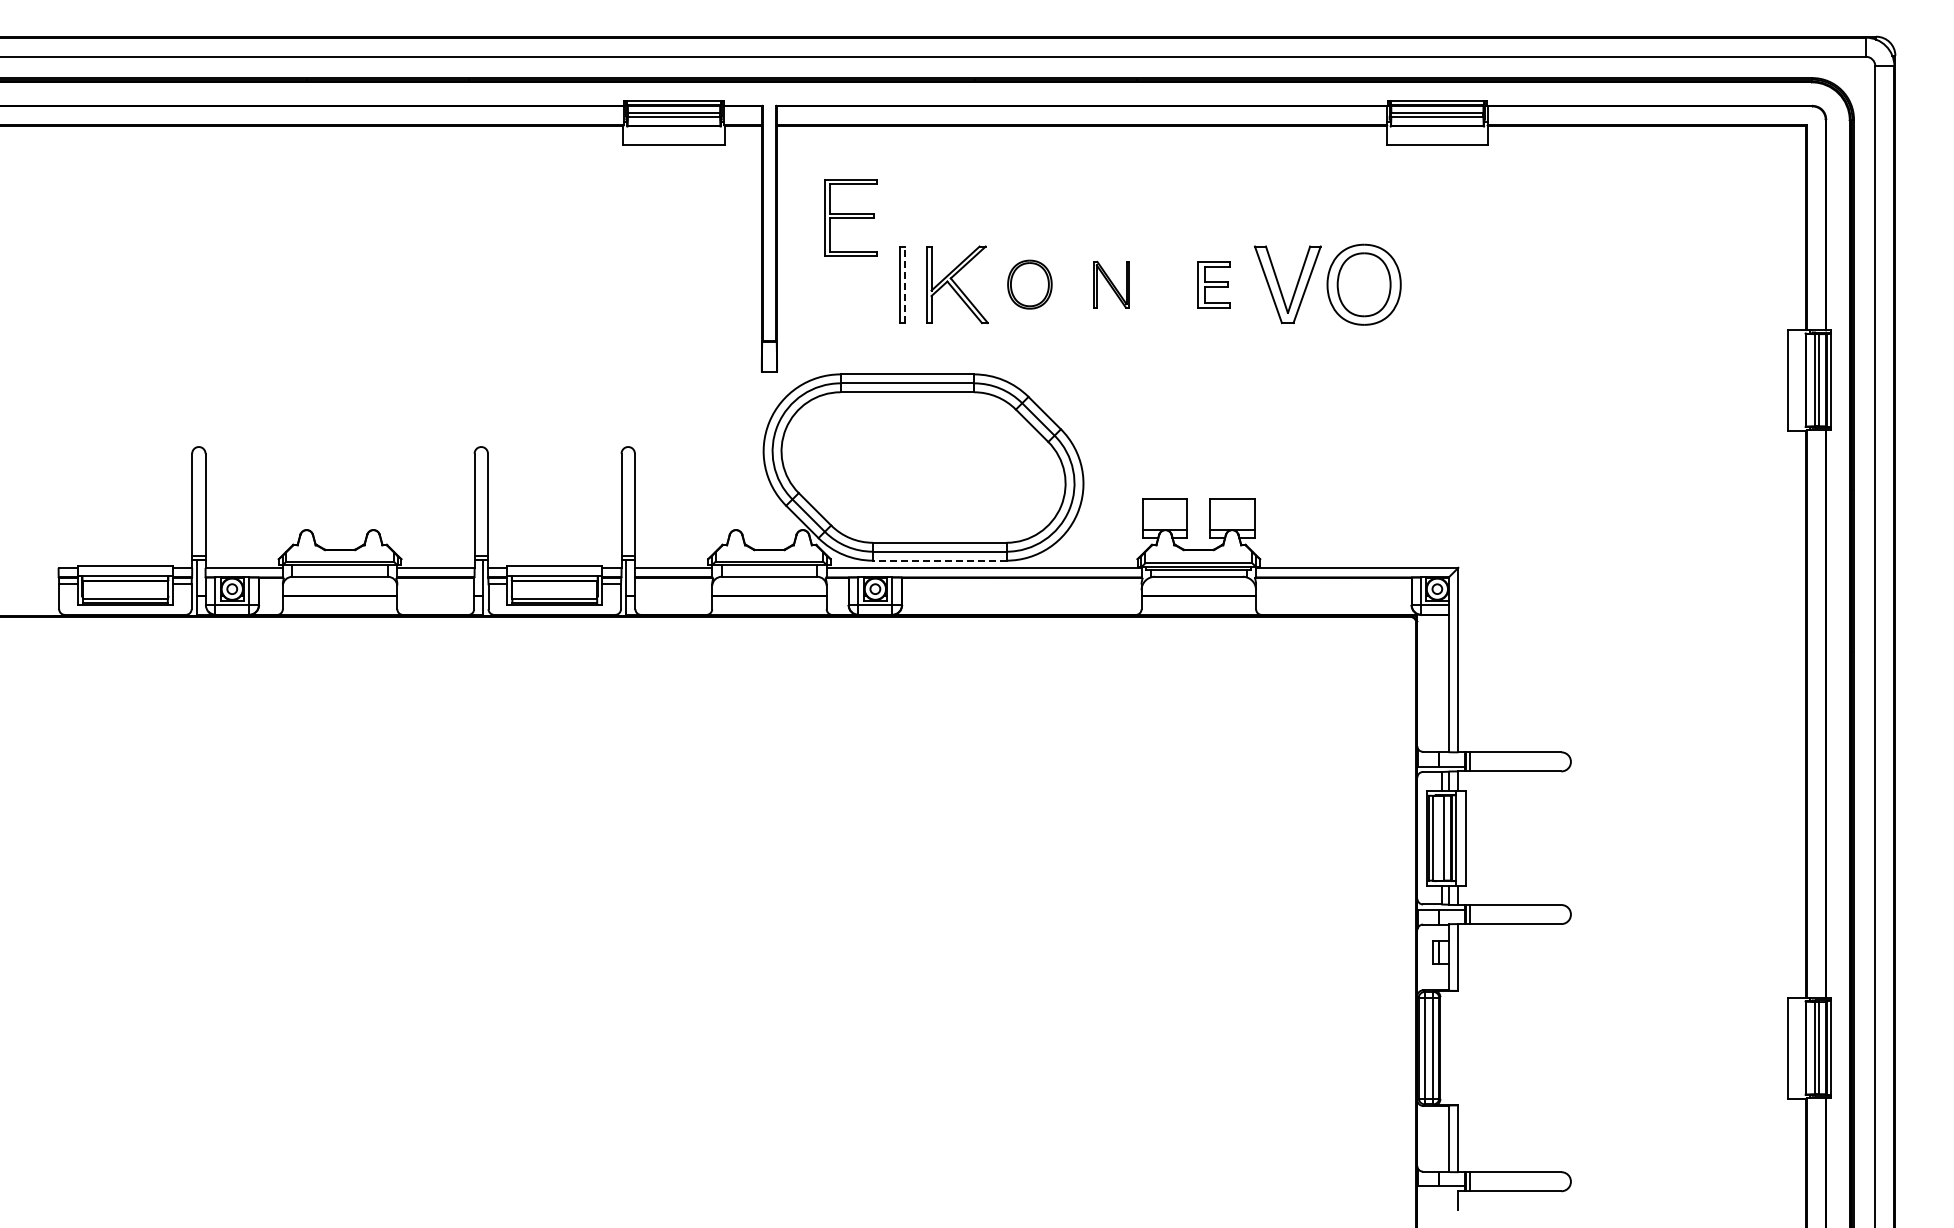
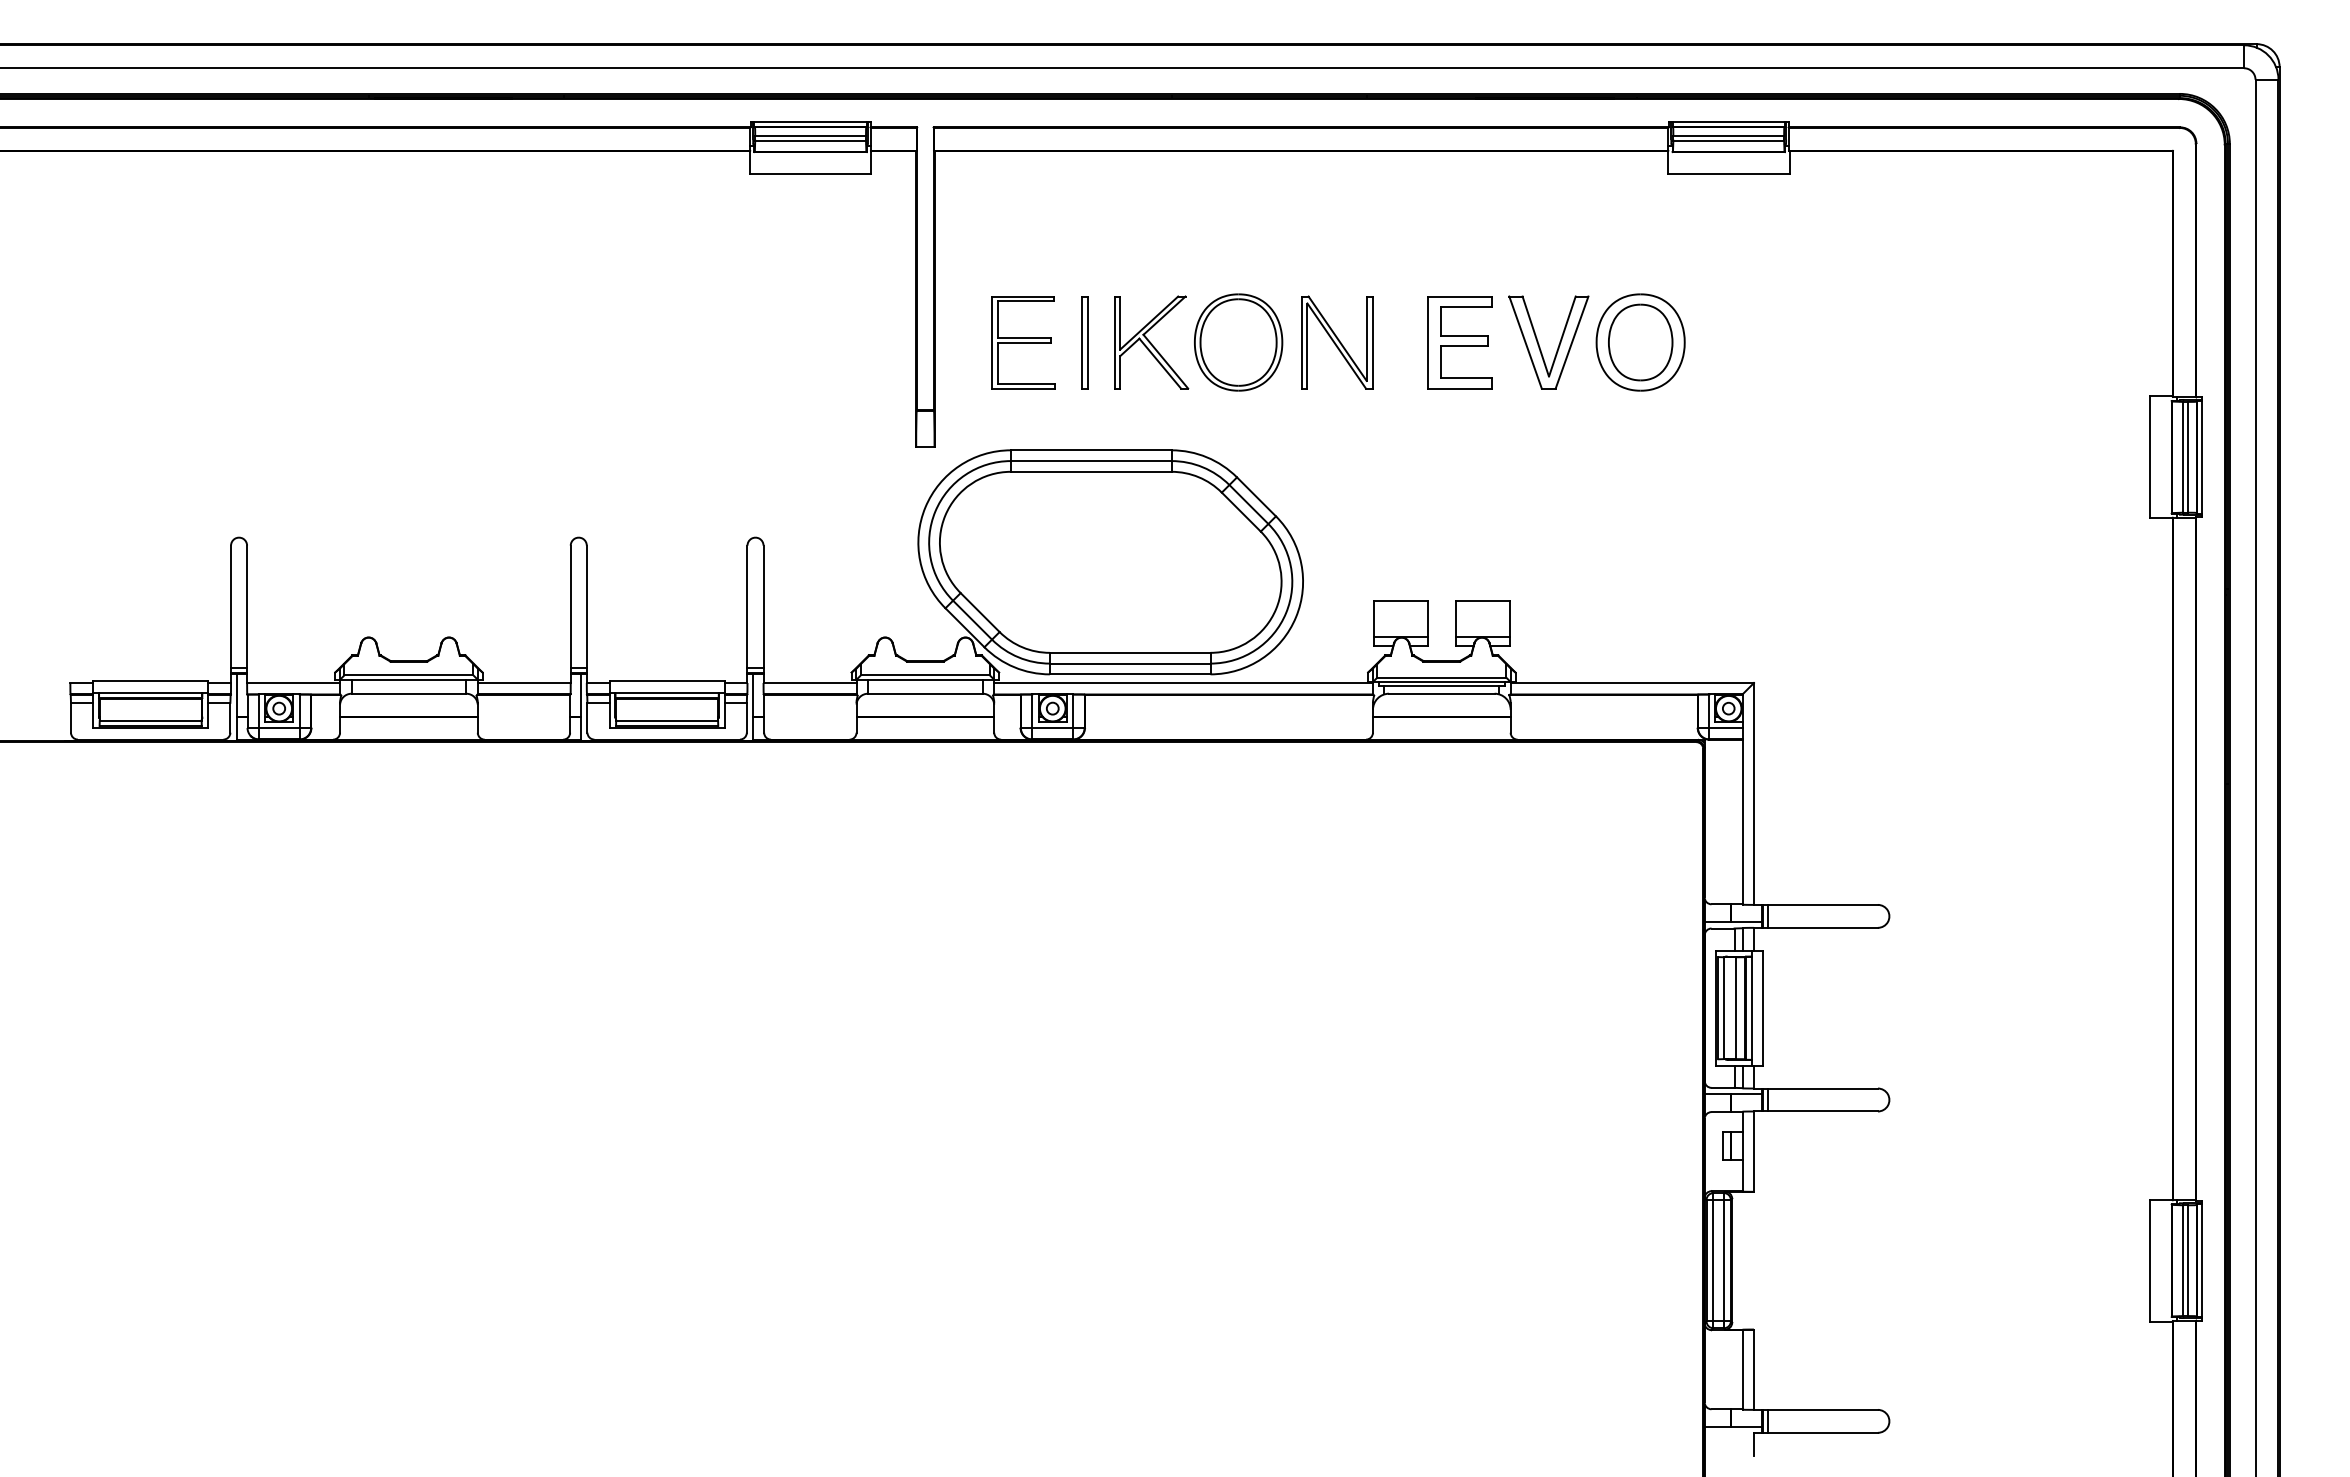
part: (850, 217) -> (1022, 342), moved
line: (904, 284) -> (1087, 342), dashed -> solid
part: (1029, 284) -> (1238, 342), size x1.67
part: (1111, 284) -> (1336, 342), size x1.67
part: (1214, 284) -> (1460, 342), size x1.67
line: (939, 560) -> (1129, 674), dashed -> solid

